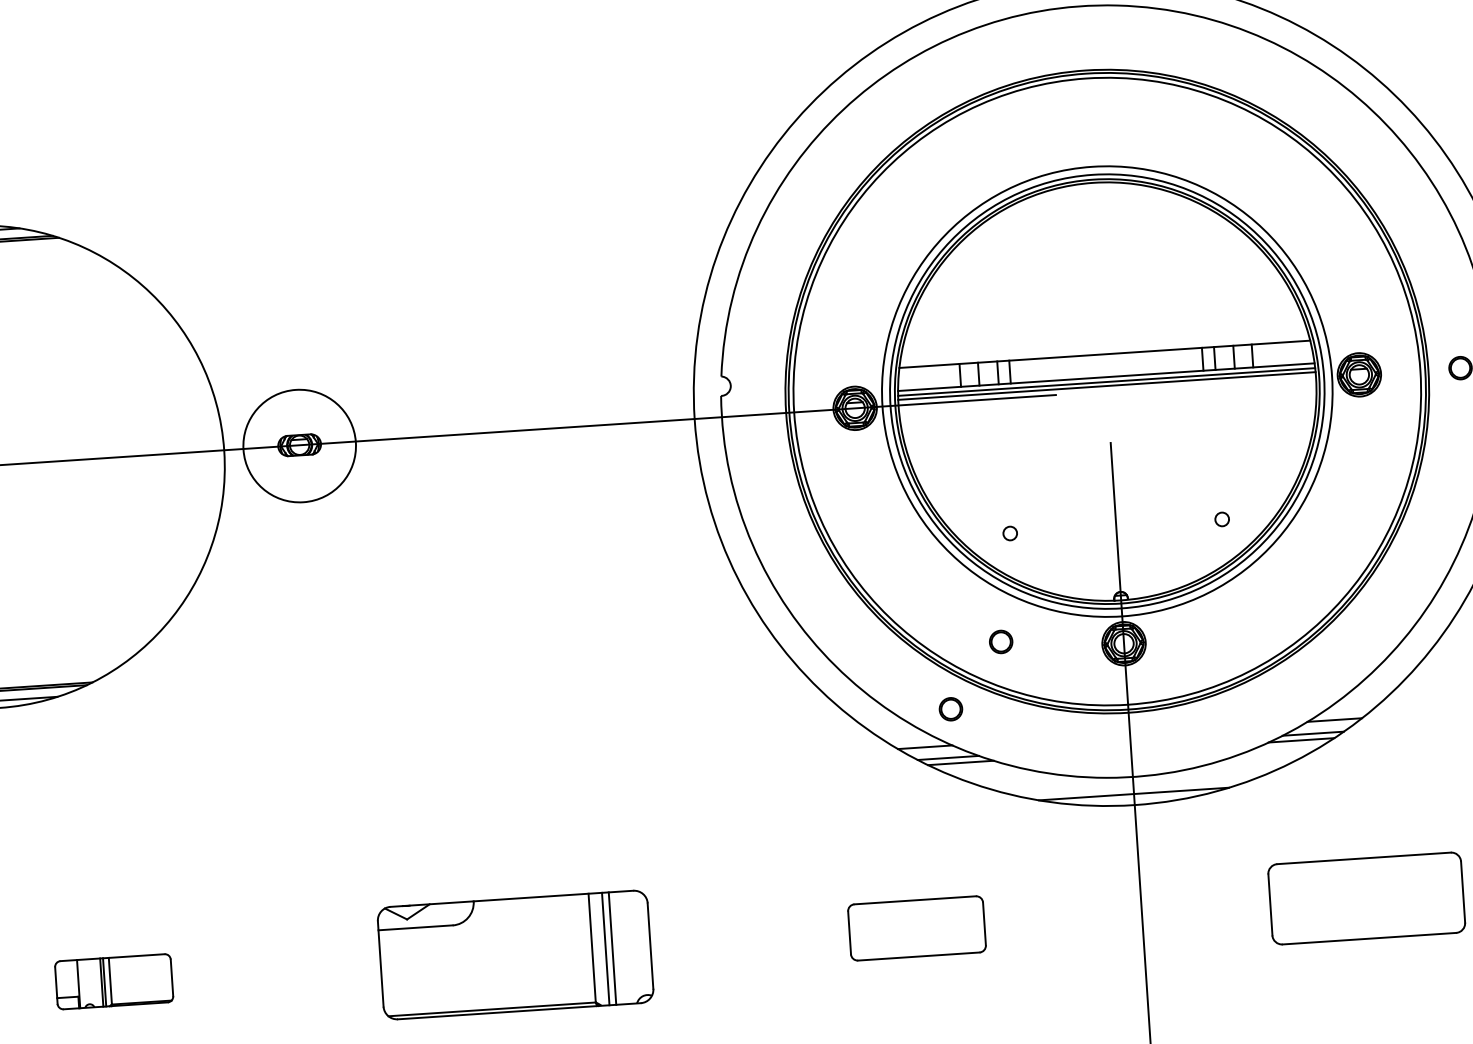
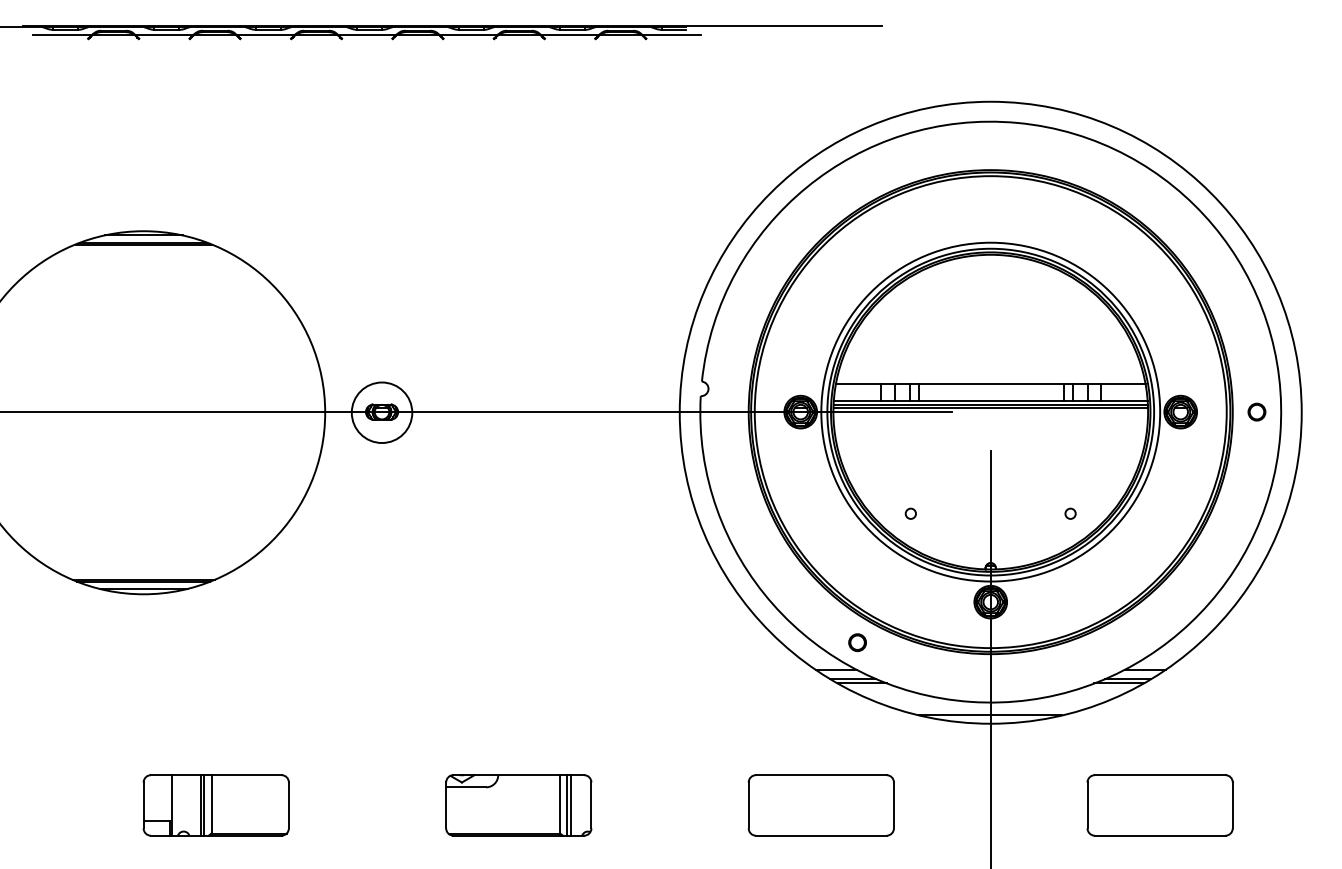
circle: (298, 445) -> (381, 412), size x0.71
part: (1000, 641) -> (898, 594), removed
part: (916, 928) -> (820, 805), size x1.43
part: (515, 955) -> (518, 805), size x0.71
part: (113, 981) -> (215, 805), size x1.67

